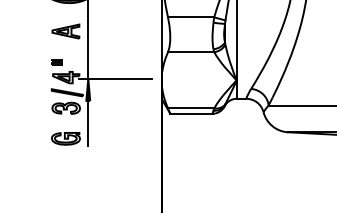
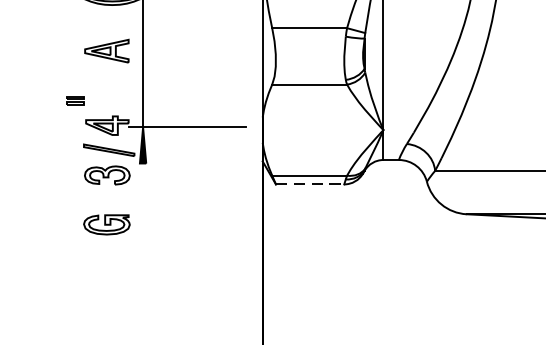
part: (56, 62) -> (75, 101), moved
line: (191, 113) -> (310, 183), solid -> dashed
line: (88, 122) -> (143, 198), removed

